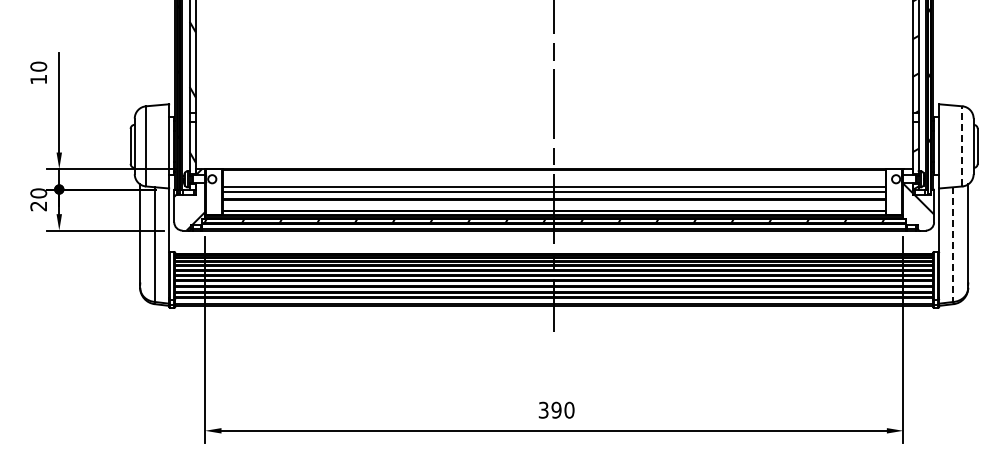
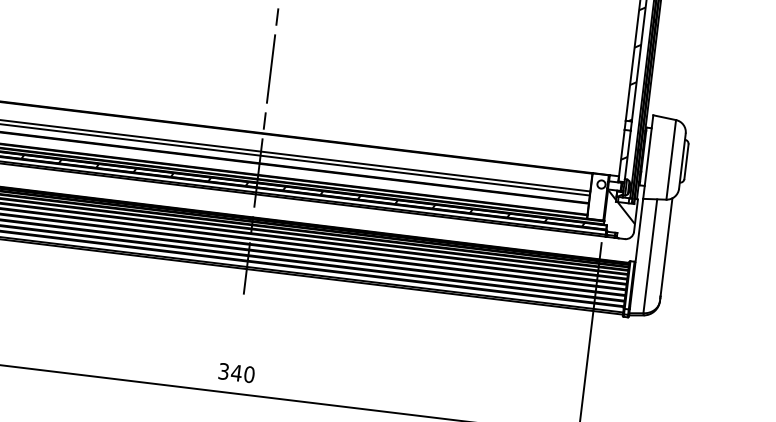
line: (962, 145) -> (671, 159), dashed -> solid
line: (953, 245) -> (650, 257), dashed -> solid
text: (556, 409) -> (236, 372), 390 -> 340

